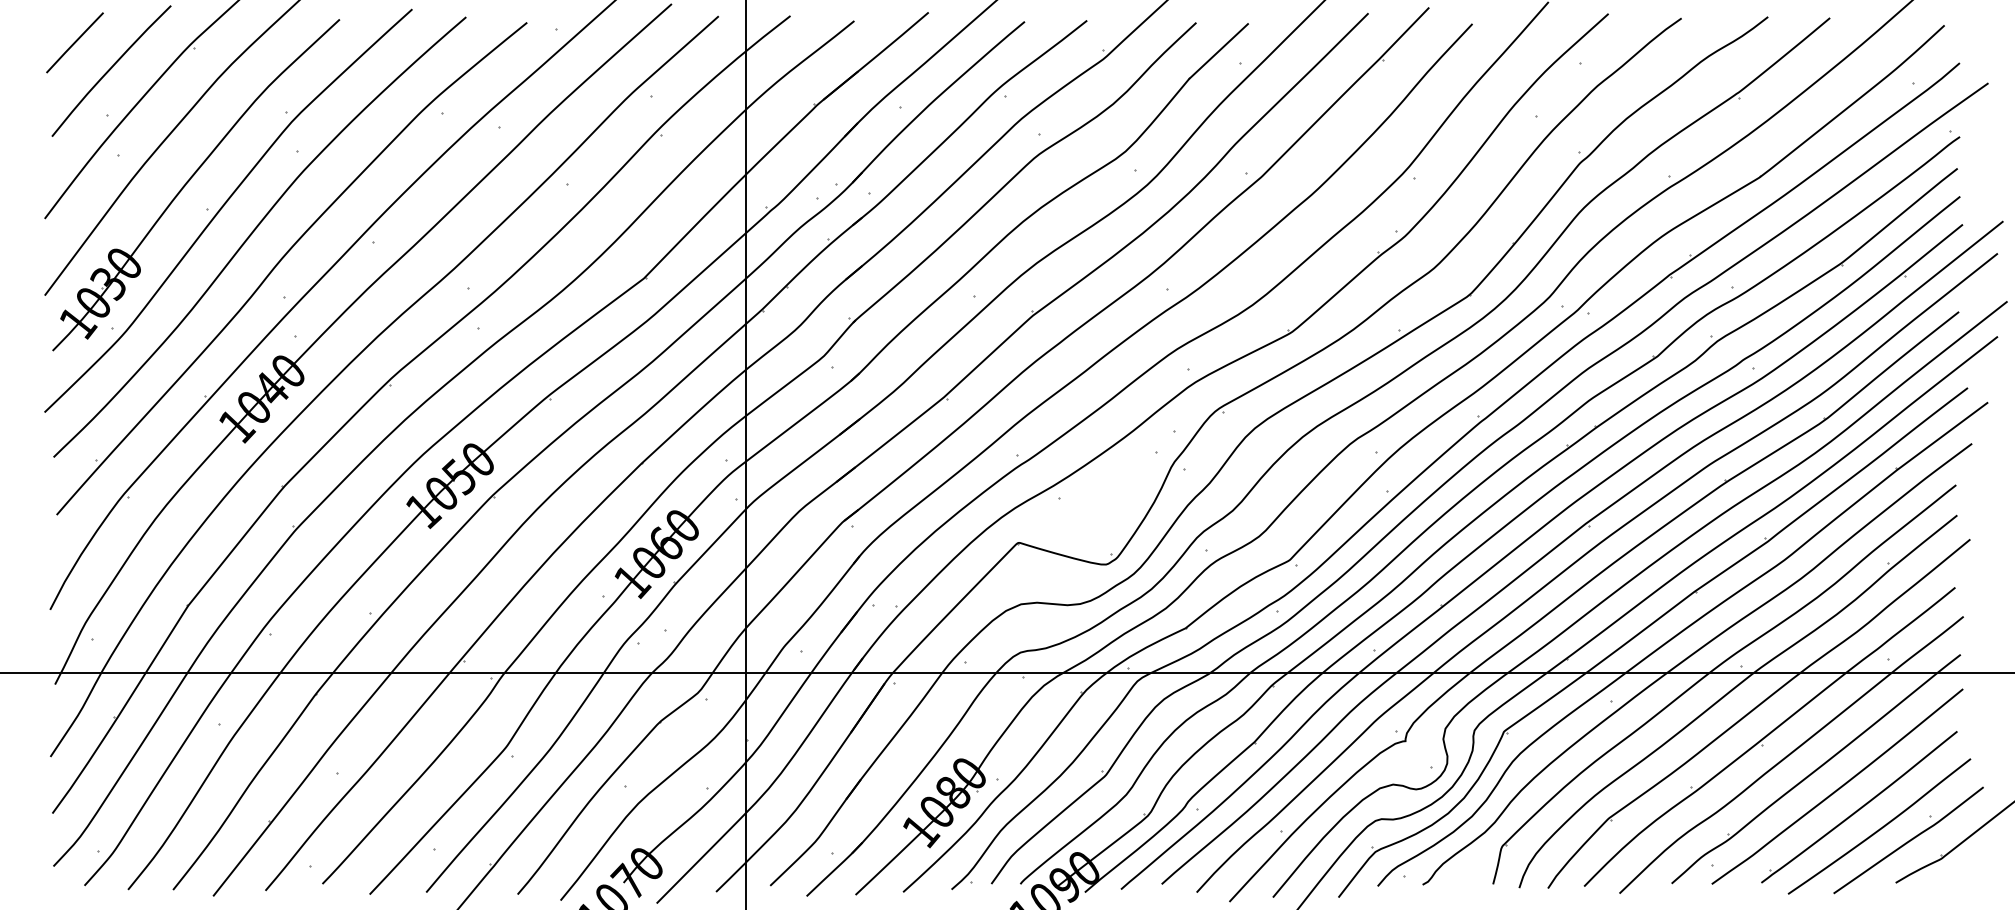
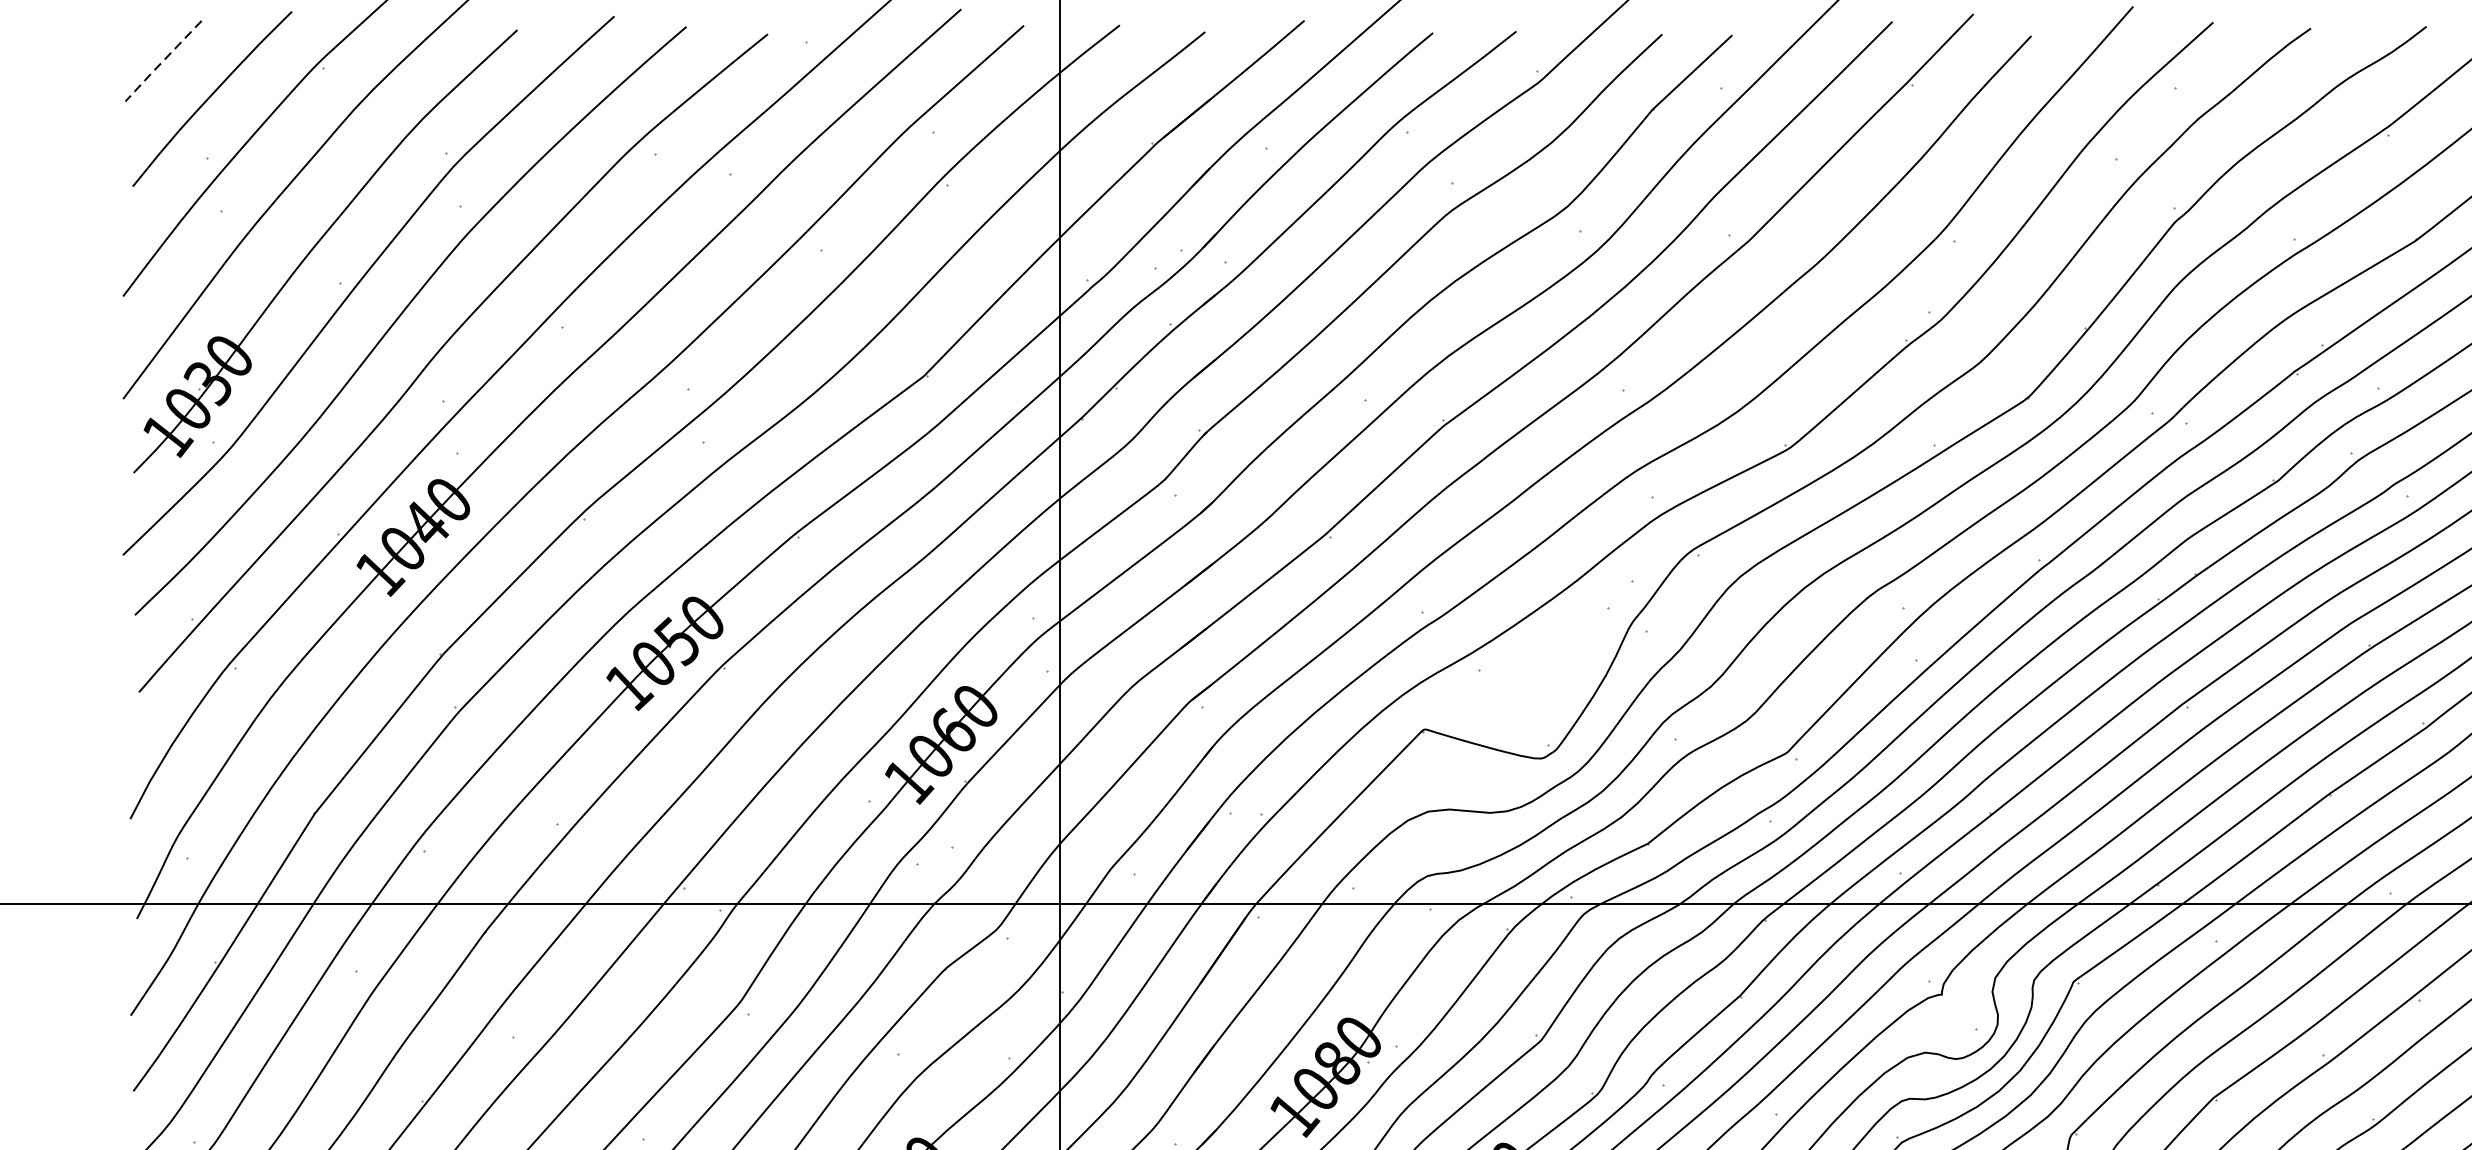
line: (75, 42) -> (164, 60), solid -> dashed

